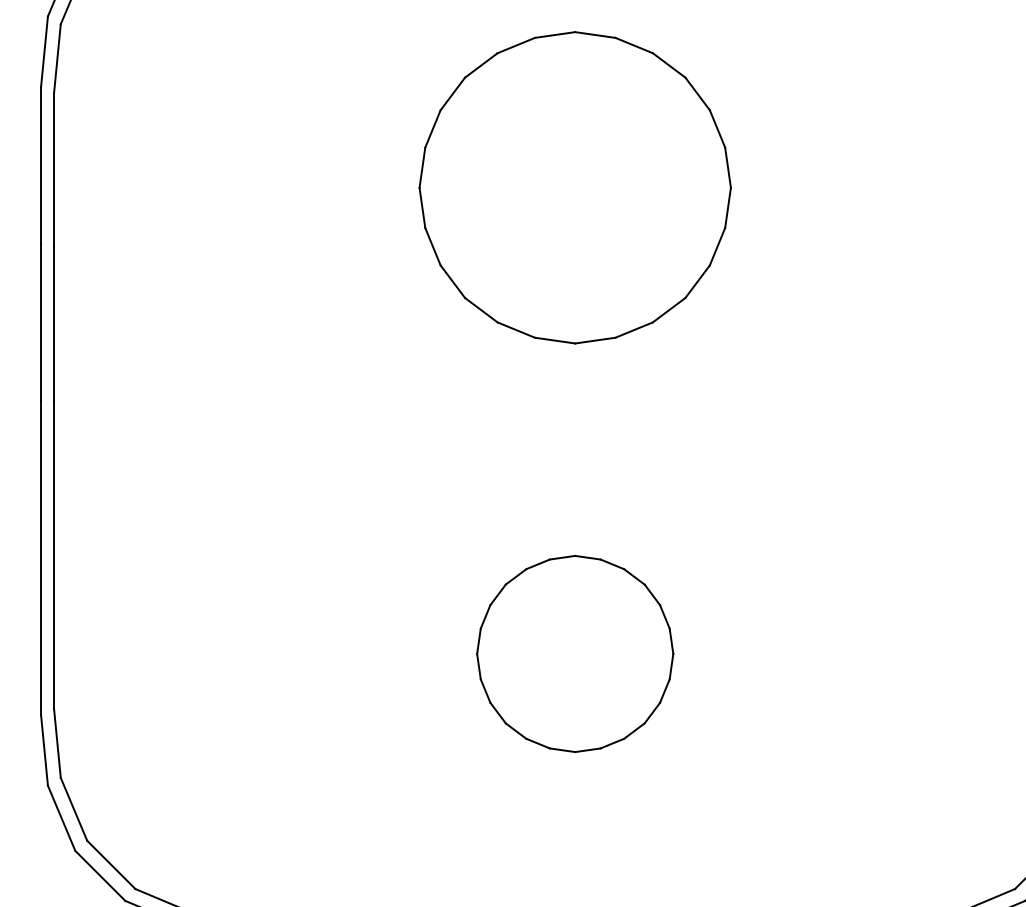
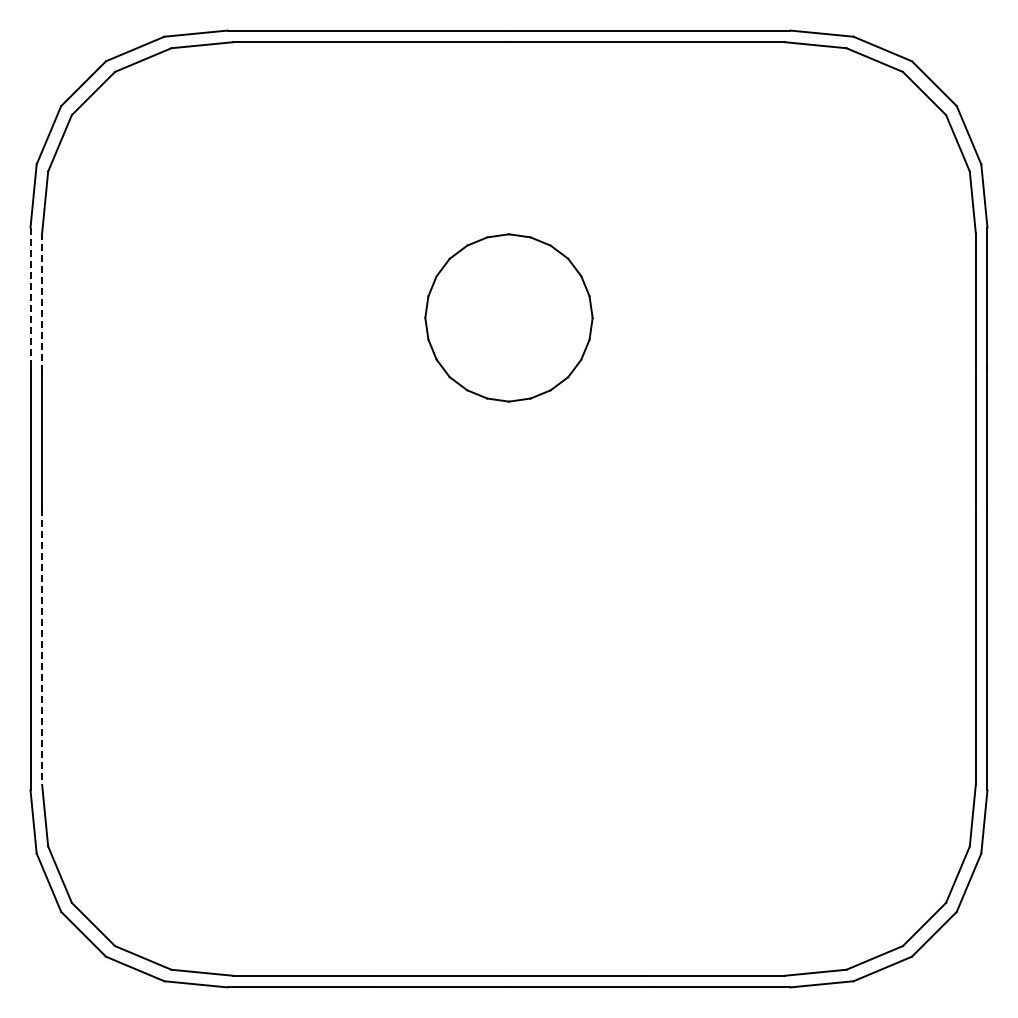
line: (41, 166) -> (30, 298), solid -> dashed
line: (54, 170) -> (42, 302), solid -> dashed
part: (574, 187) -> (508, 317), size x0.6
line: (54, 555) -> (42, 647), solid -> dashed
part: (574, 653) -> (508, 735), removed

